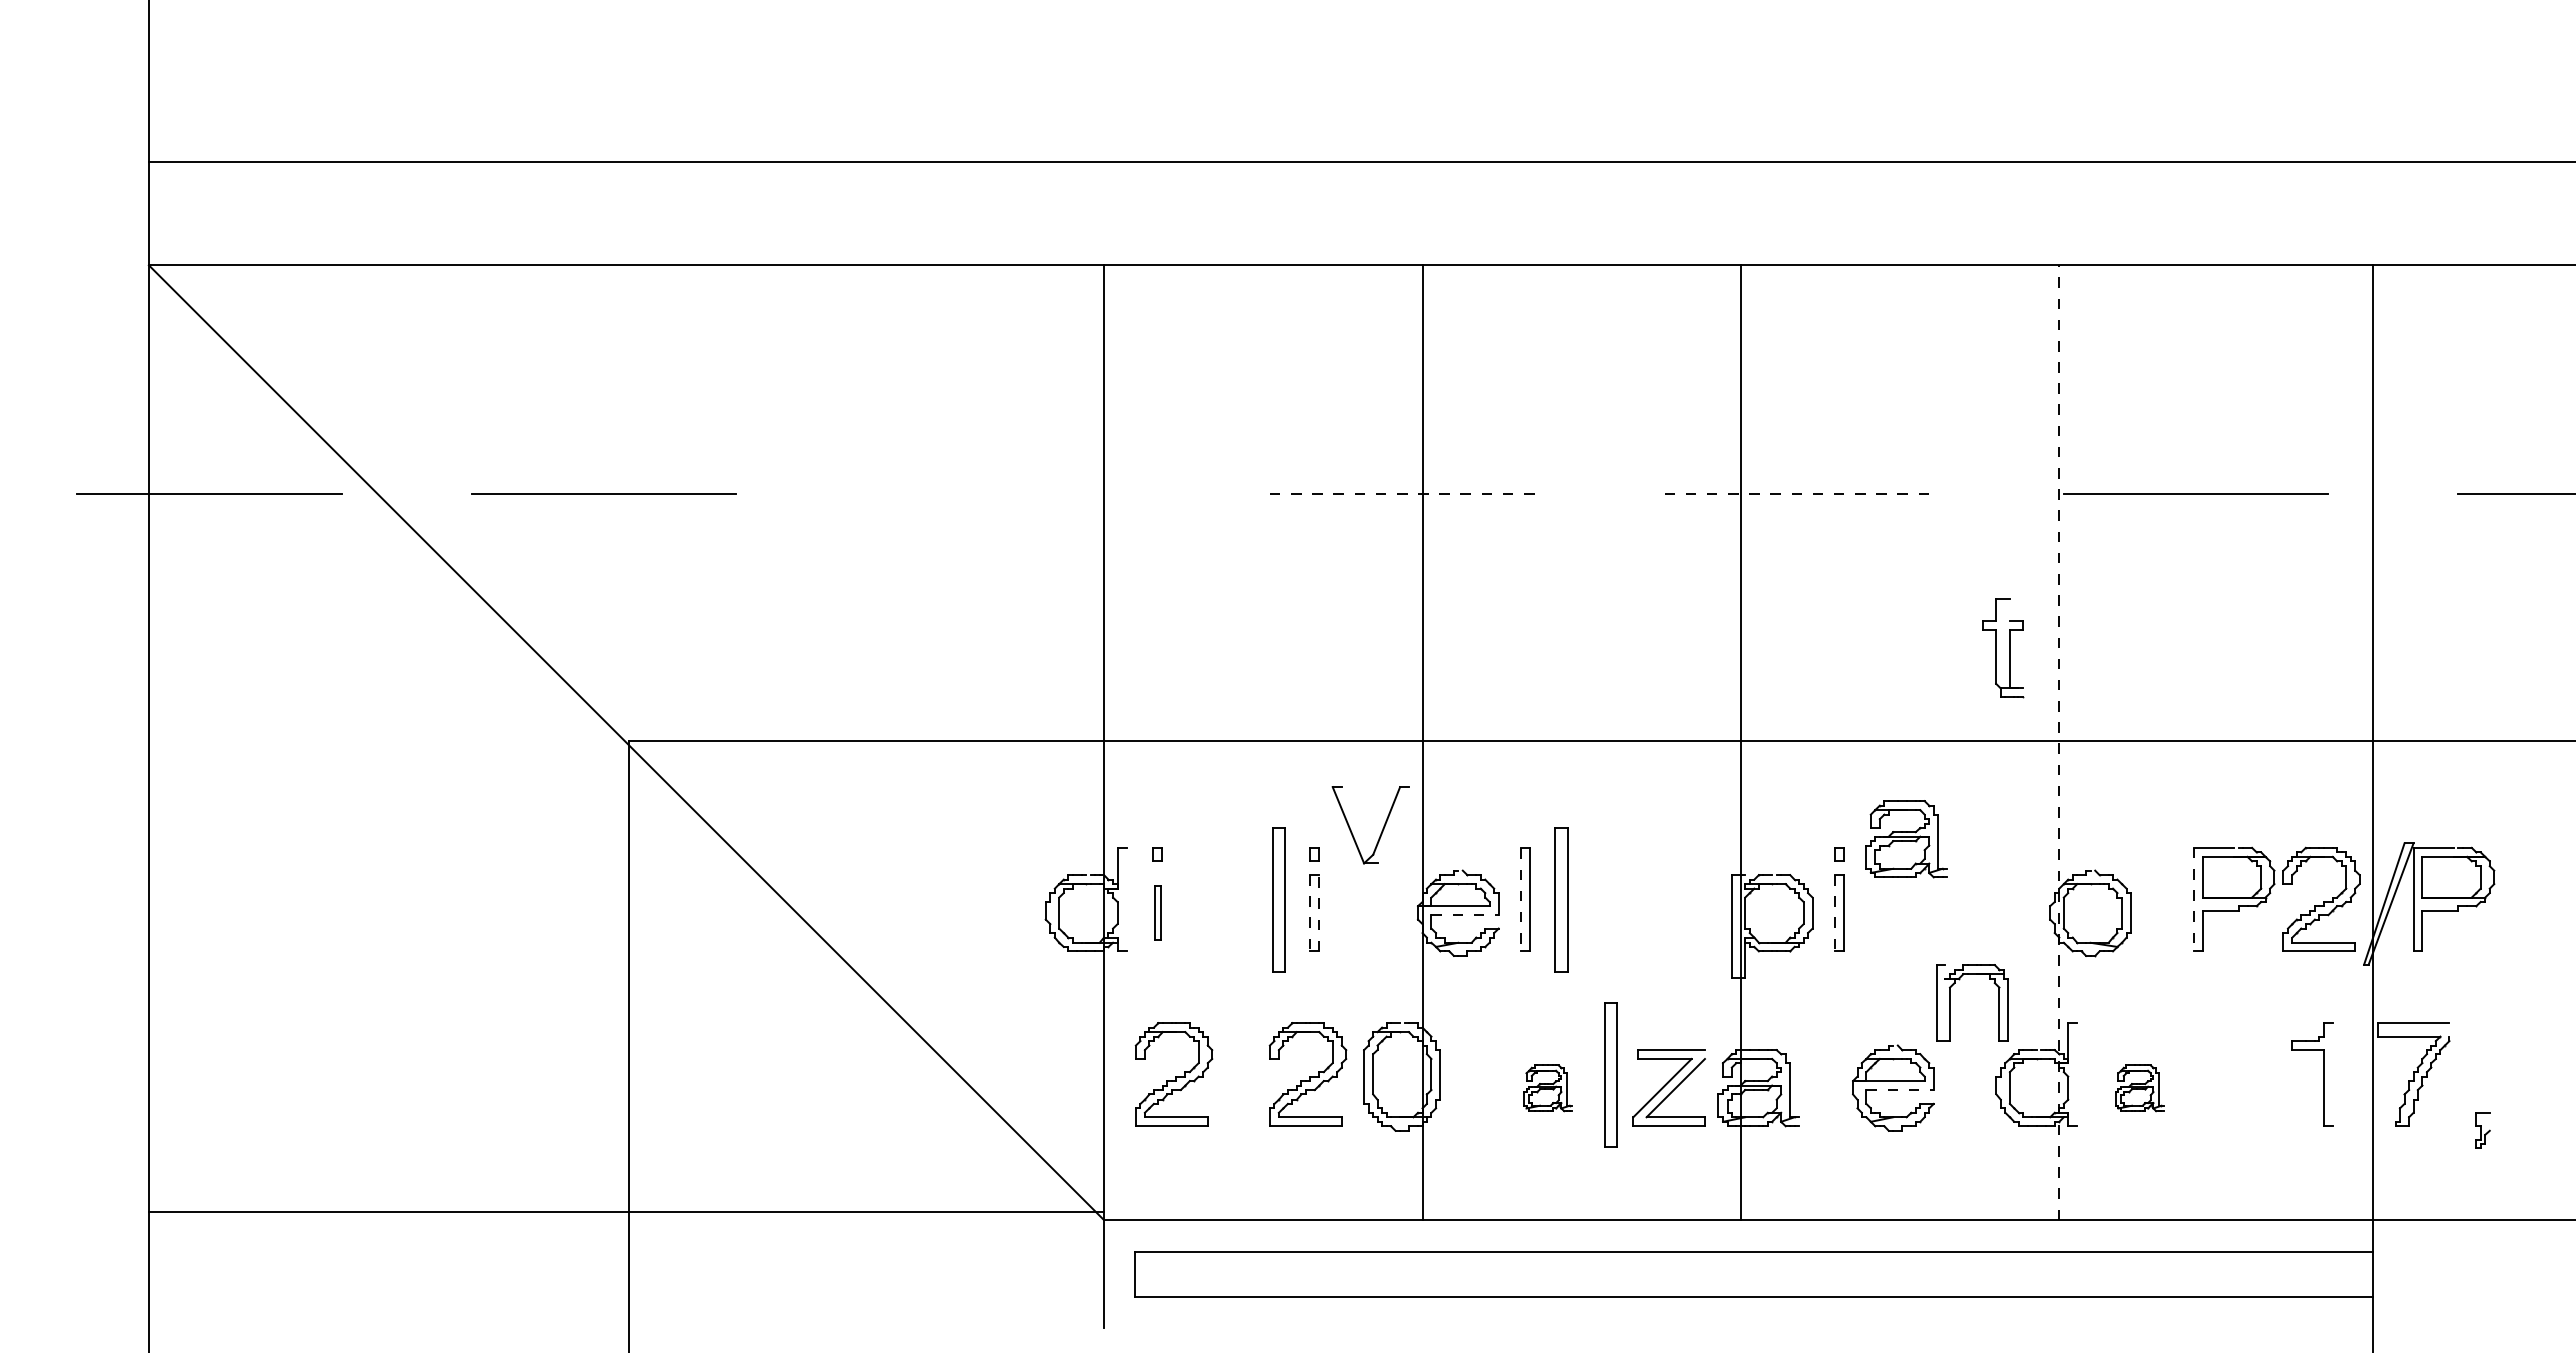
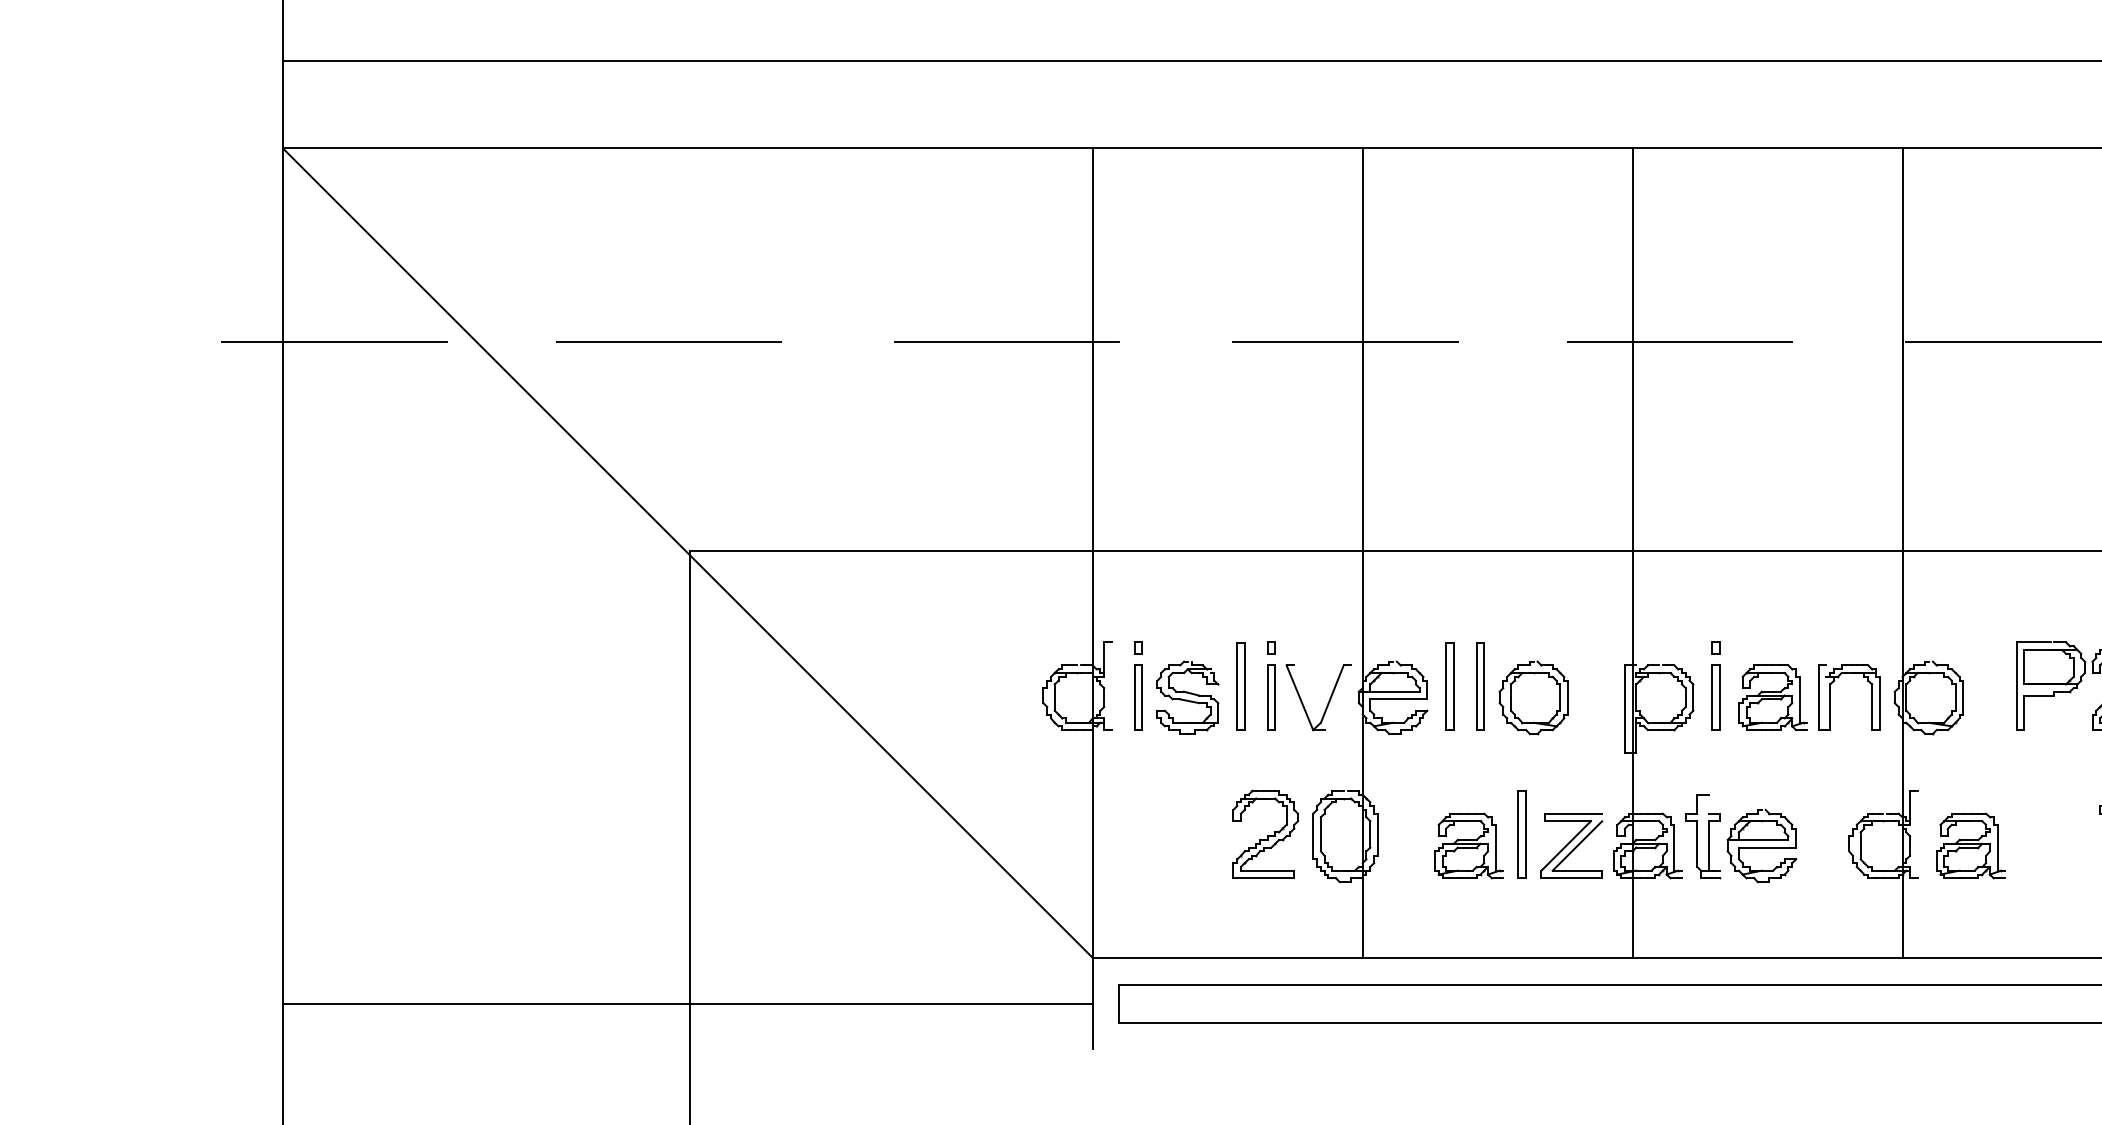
line: (1002, 493) -> (1006, 341), added
line: (1401, 493) -> (1344, 341), dashed -> solid
line: (1796, 493) -> (1679, 341), dashed -> solid
part: (2003, 648) -> (1703, 836), moved
line: (2059, 742) -> (1902, 553), dashed -> solid
part: (1381, 830) -> (1327, 702), moved
part: (1906, 839) -> (1772, 697), moved
part: (1278, 899) -> (1240, 686), size x0.71
line: (1521, 899) -> (1446, 686), dashed -> solid
part: (1561, 899) -> (1480, 686), size x0.71
line: (2193, 899) -> (2016, 686), dashed -> solid
part: (1157, 912) -> (1138, 697), size x1.43
part: (1216, 912) -> (1188, 697), added
line: (1319, 912) -> (1275, 697), dashed -> solid
line: (1310, 913) -> (1267, 697), dashed -> solid
part: (1623, 913) -> (1533, 697), added
line: (1835, 913) -> (1712, 697), dashed -> solid
line: (1465, 915) -> (1399, 699), dashed -> solid
part: (1950, 1002) -> (1830, 697), moved
part: (1173, 1074) -> (1151, 834), removed
part: (1610, 1074) -> (1522, 834), size x0.71
part: (1547, 1088) -> (1468, 846), size x1.67
part: (2139, 1088) -> (1970, 846), size x1.67
line: (1900, 1090) -> (1767, 848), dashed -> solid
line: (626, 1212) -> (687, 1003), moved

